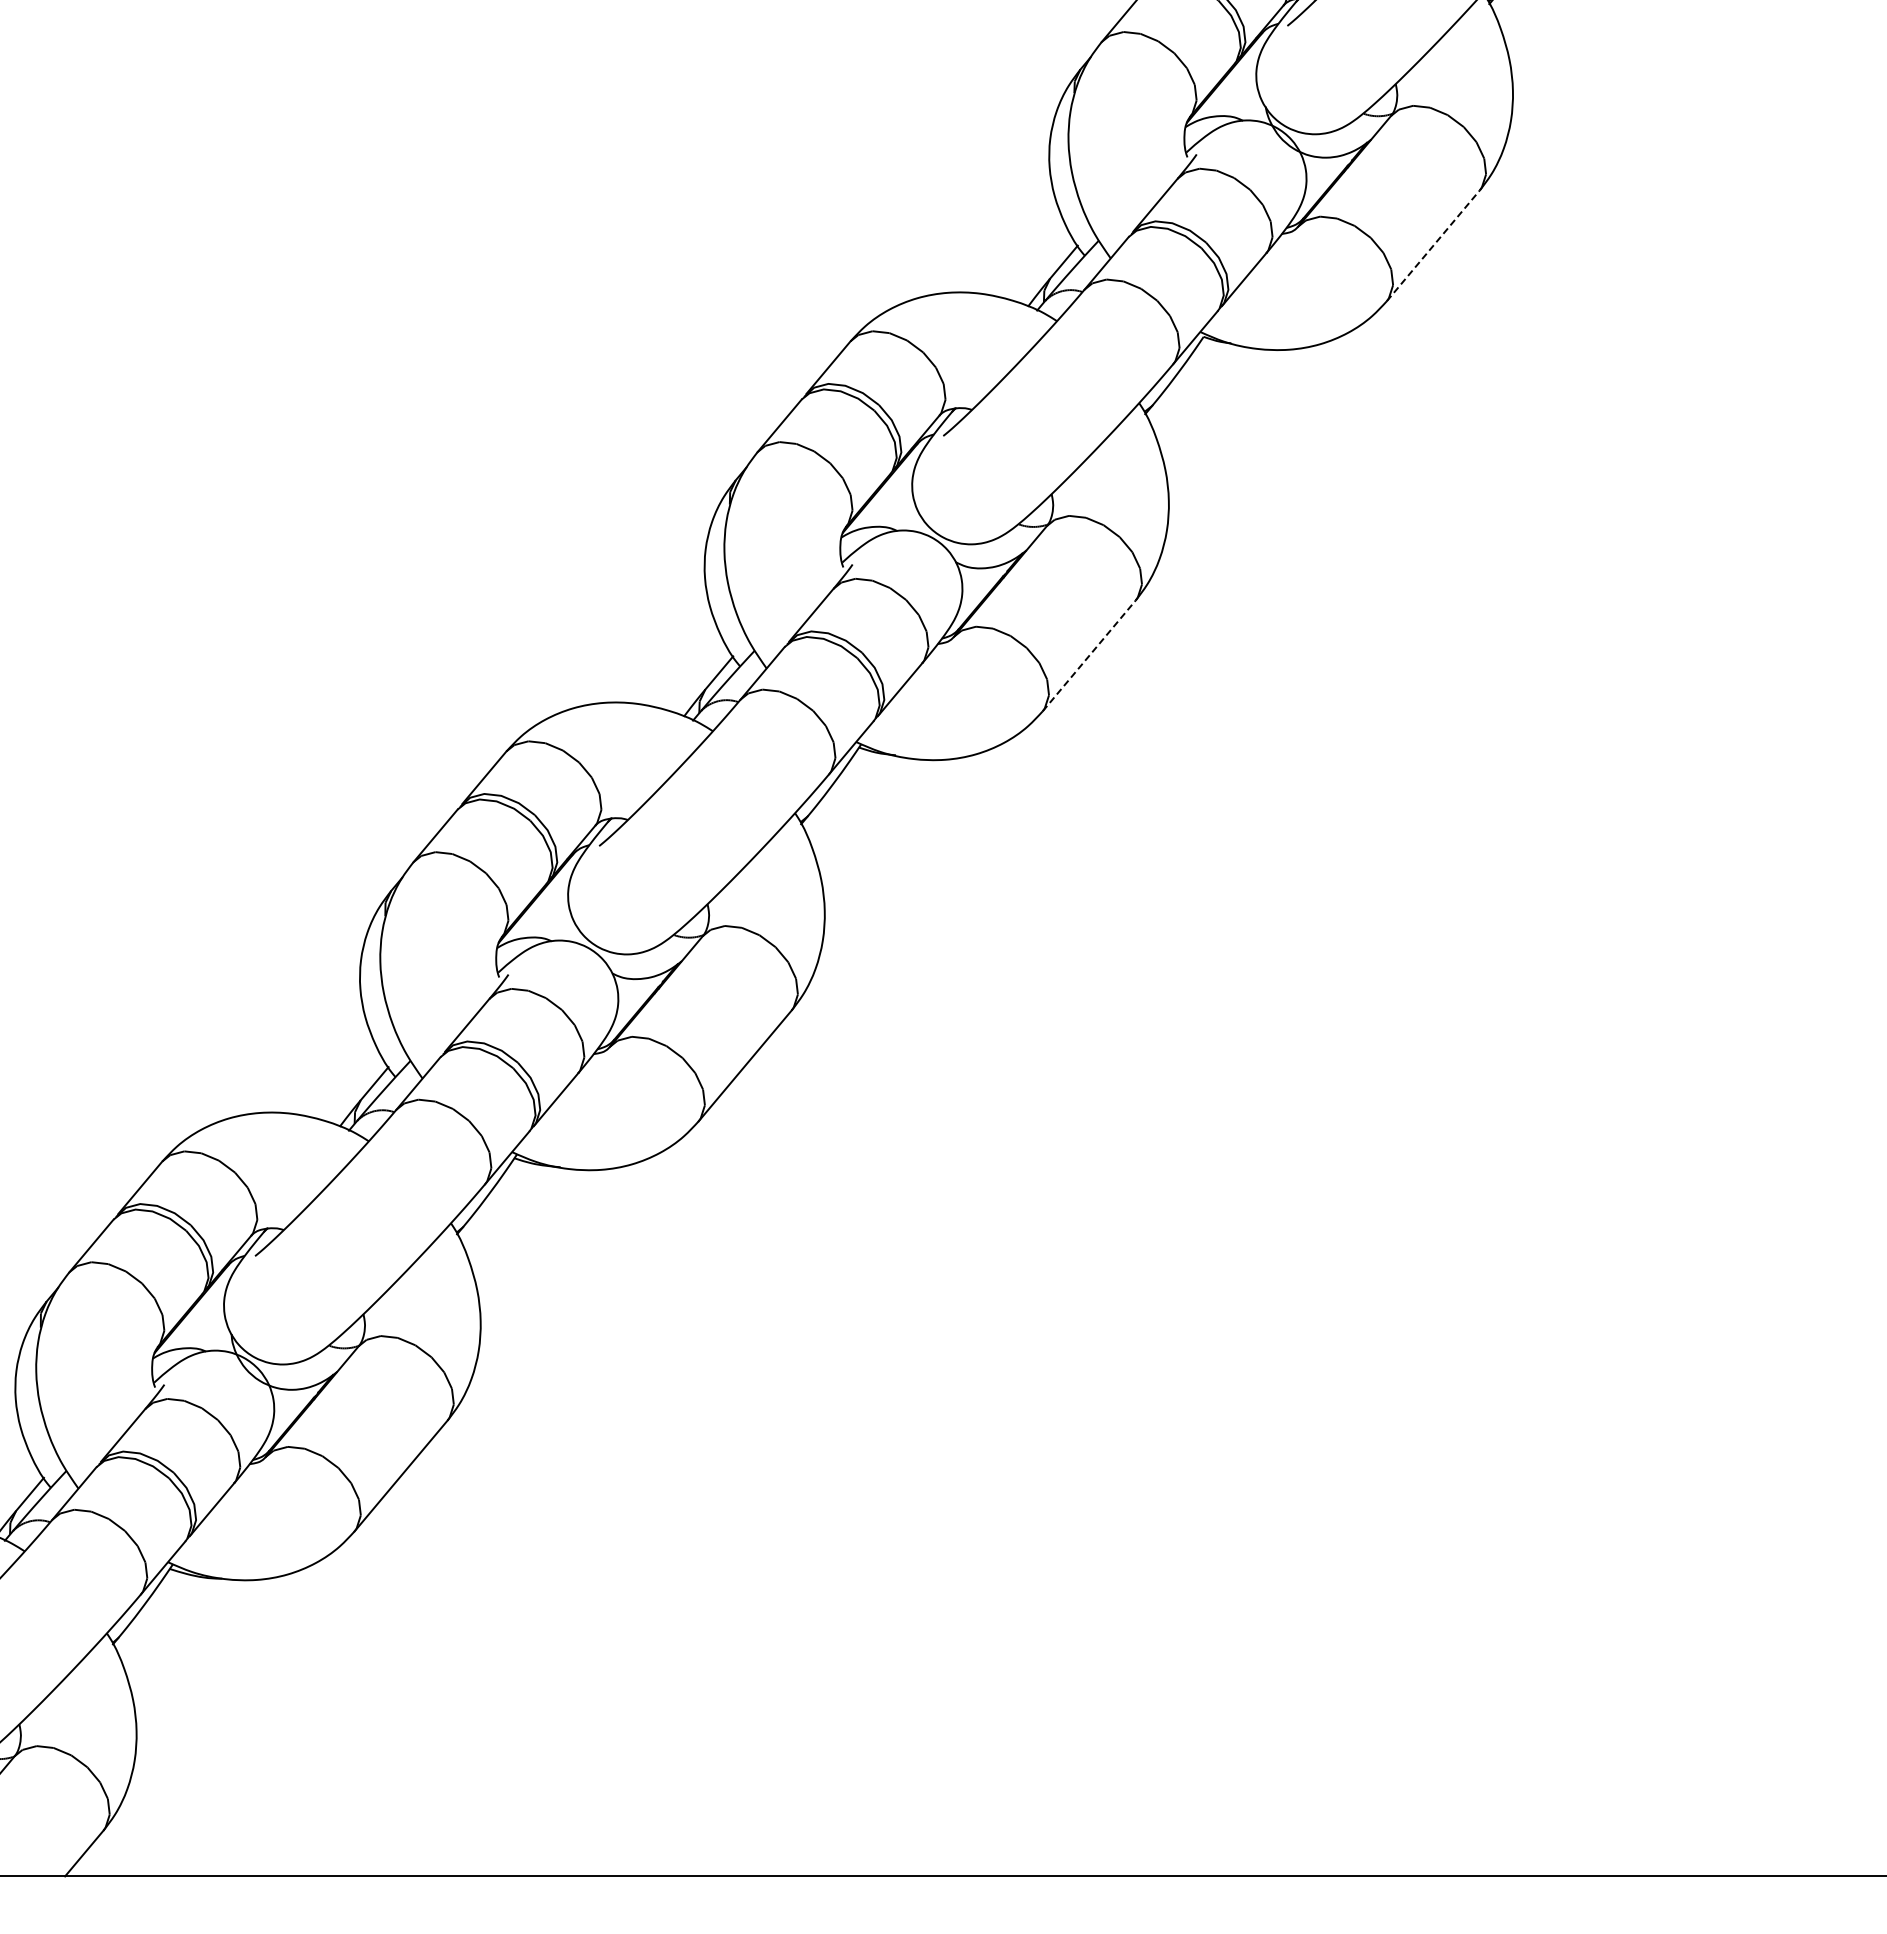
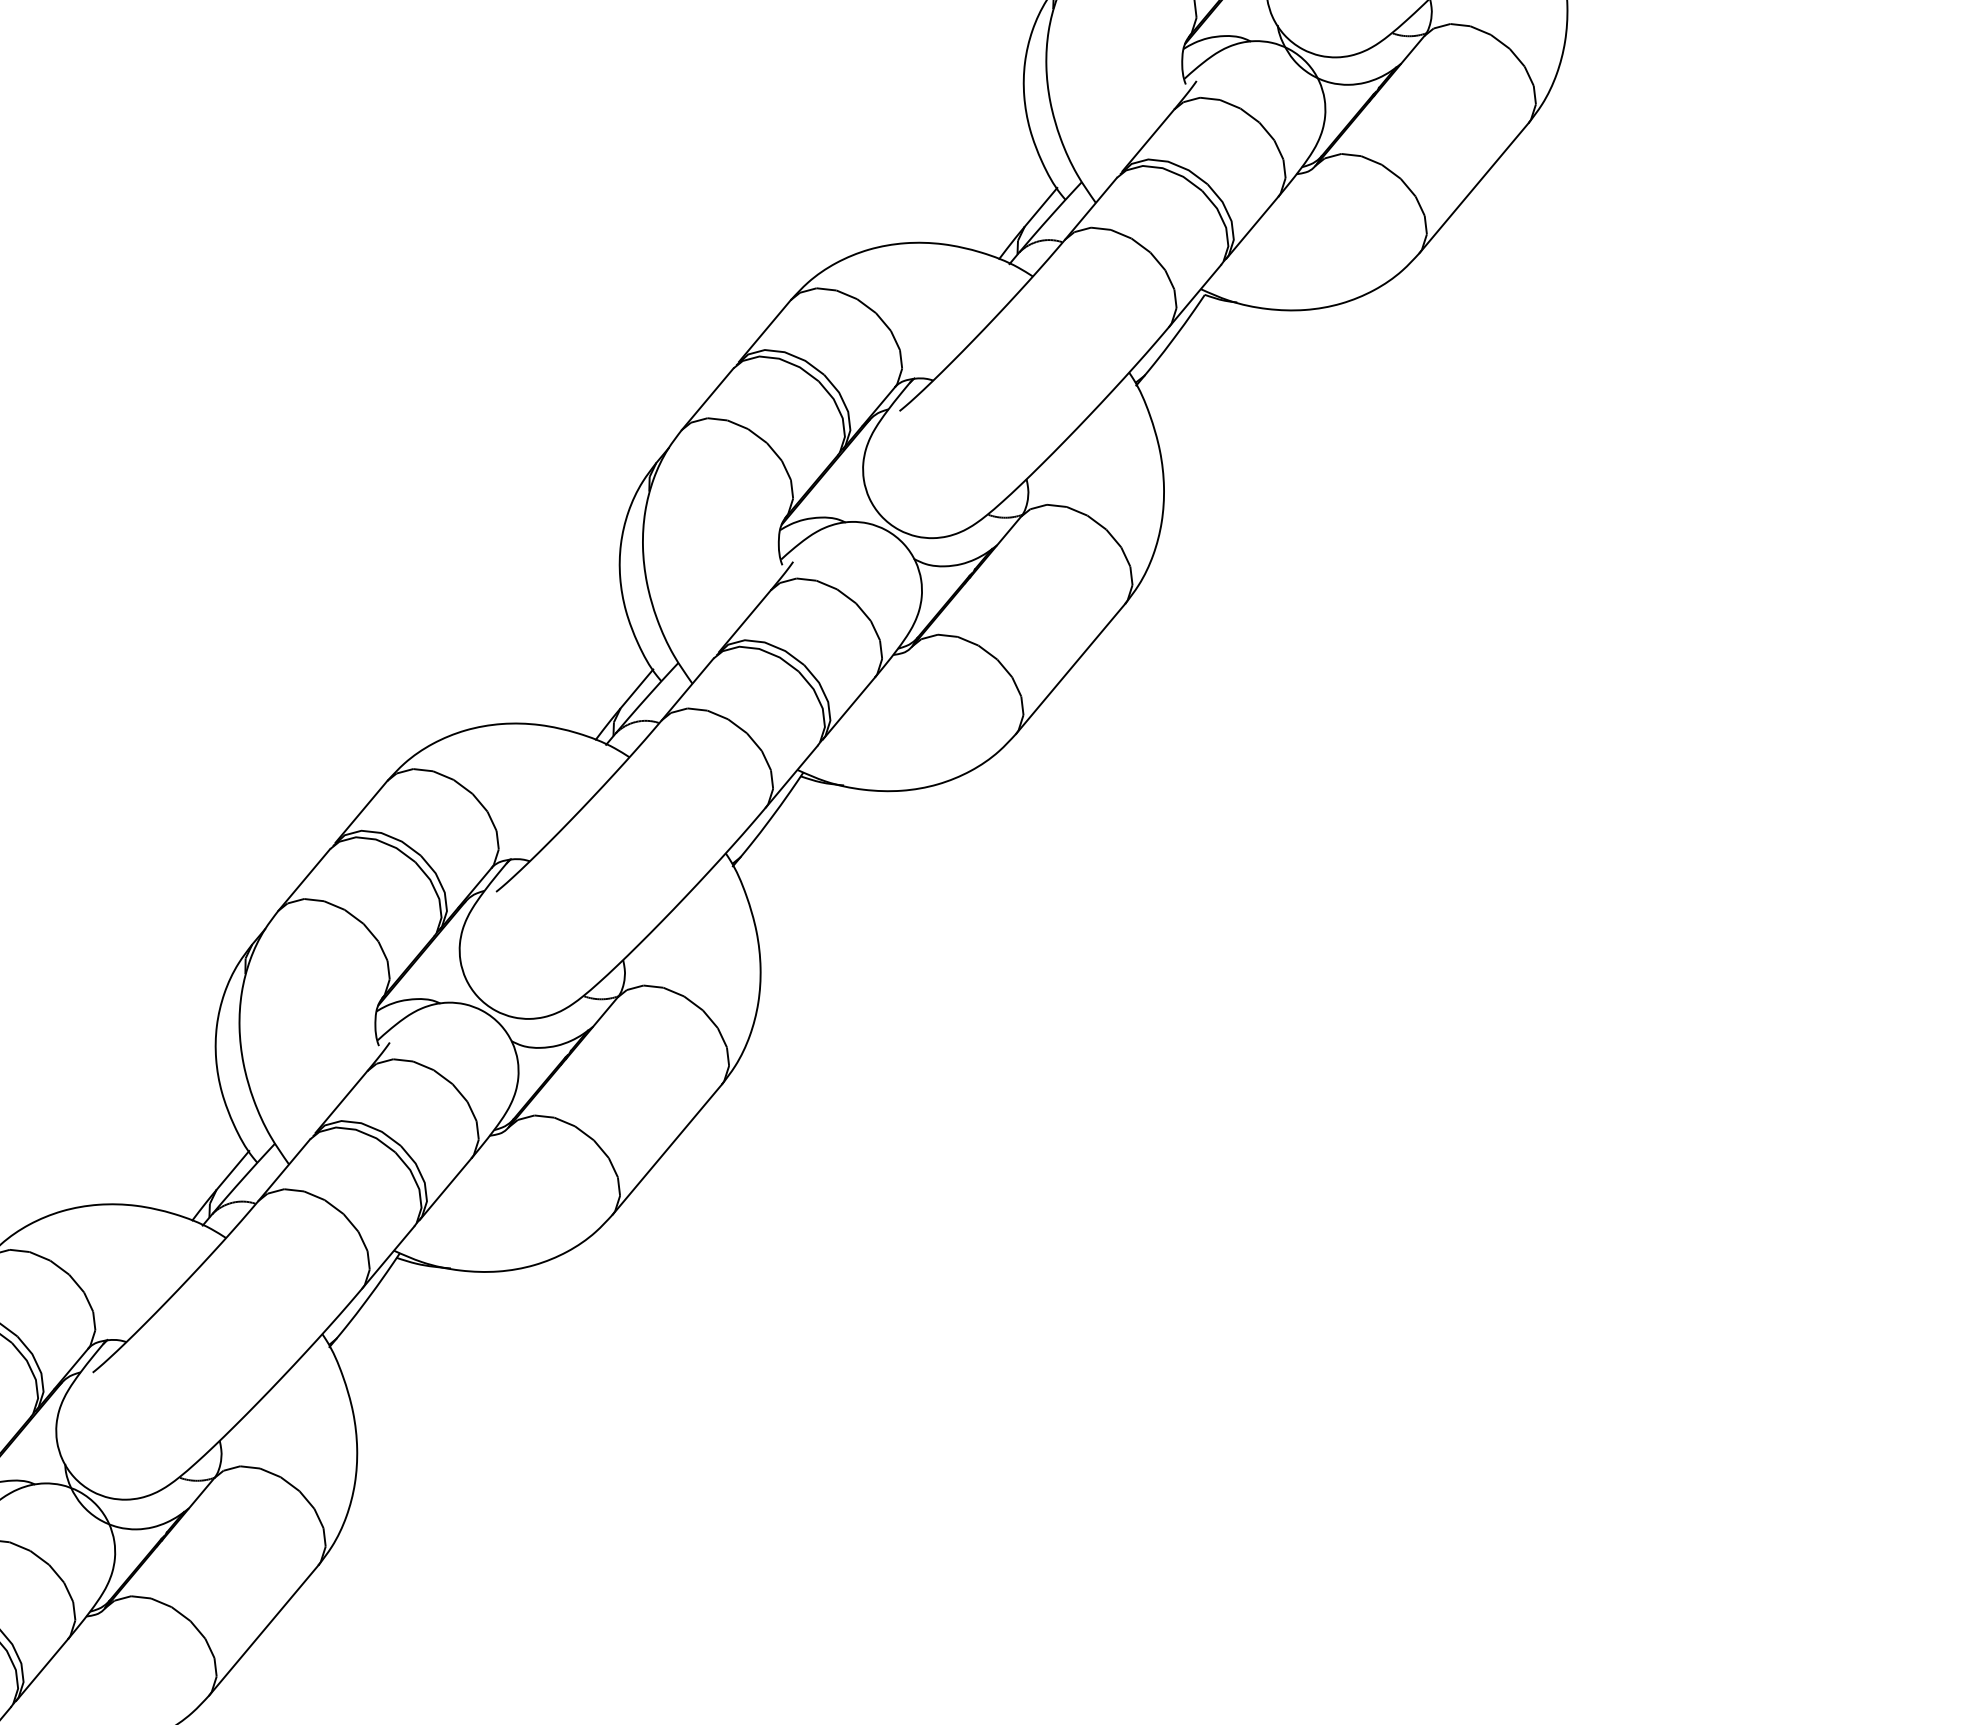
line: (1433, 245) -> (1474, 187), dashed -> solid
line: (1089, 655) -> (1070, 668), dashed -> solid

